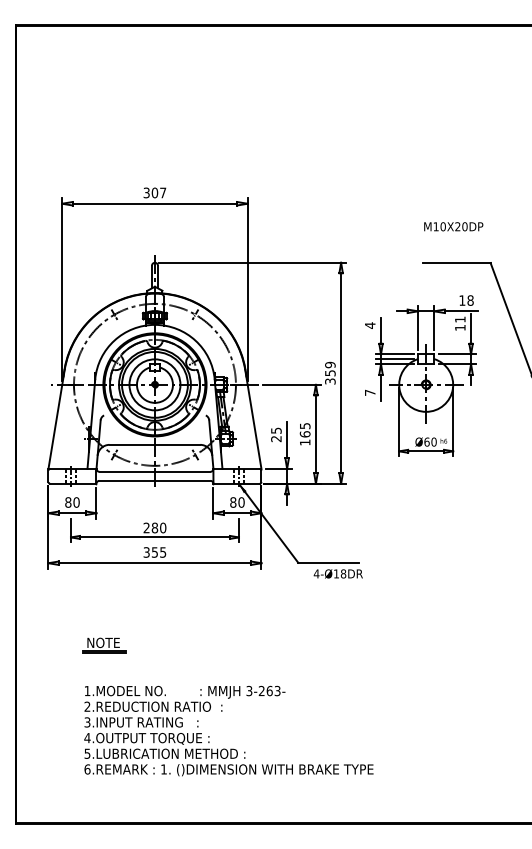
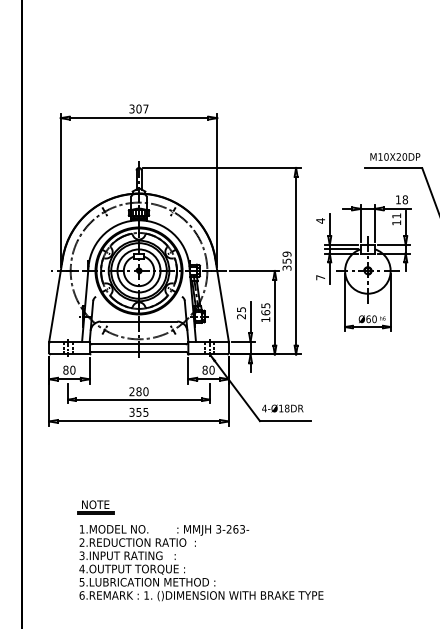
text: (453, 226) -> (395, 156), moved
text: (337, 573) -> (282, 408), moved
part: (104, 645) -> (96, 506), moved

